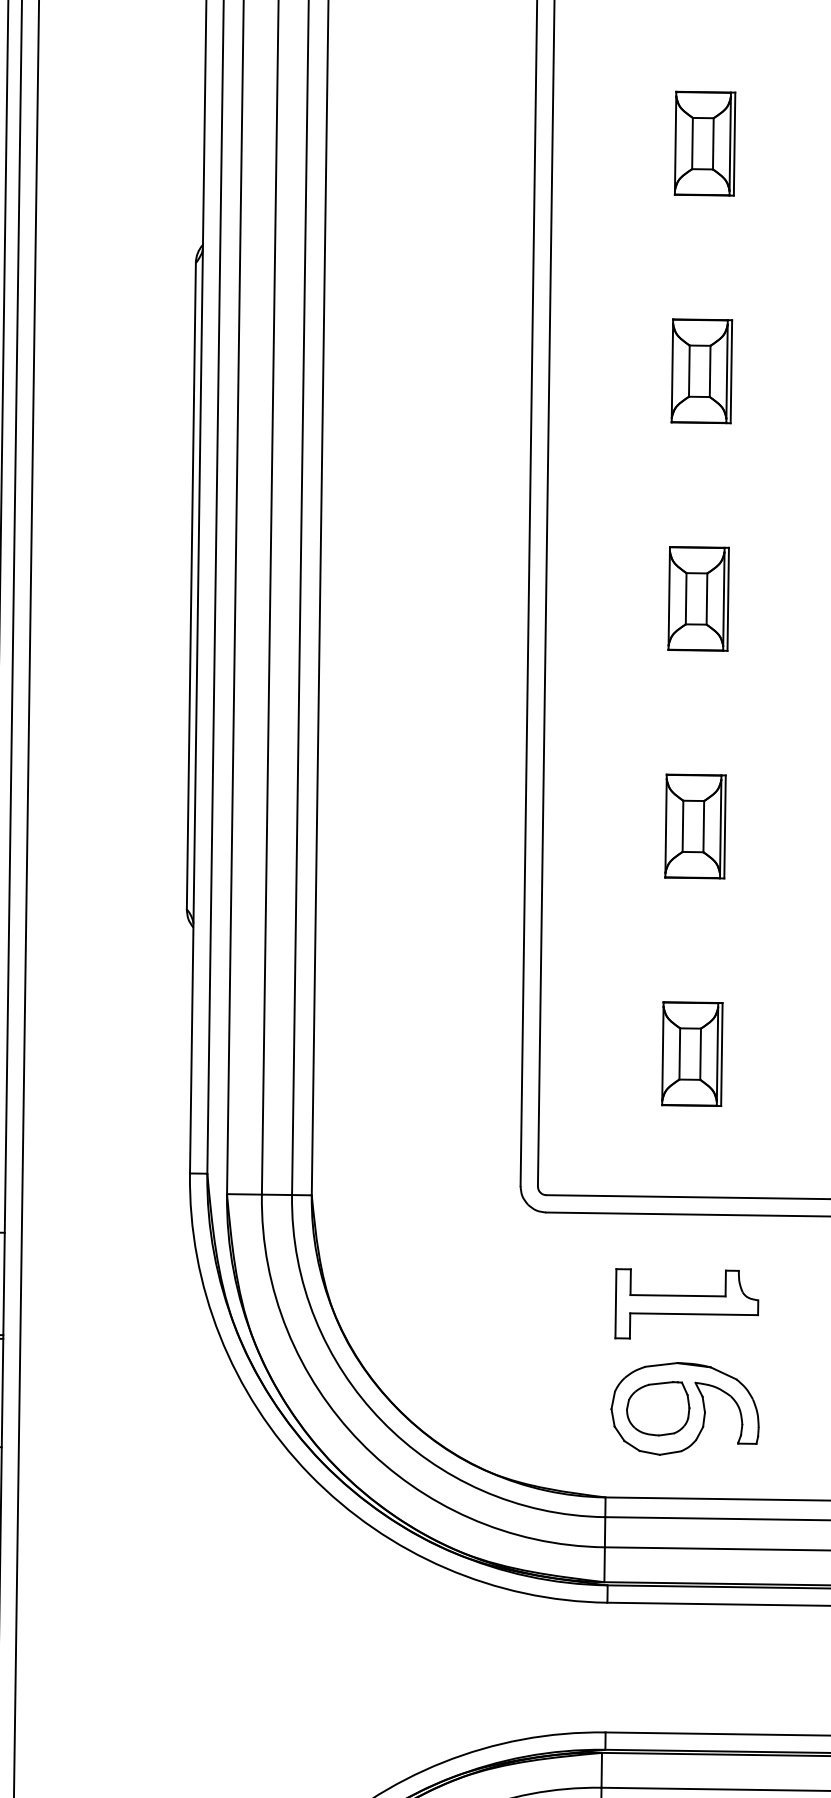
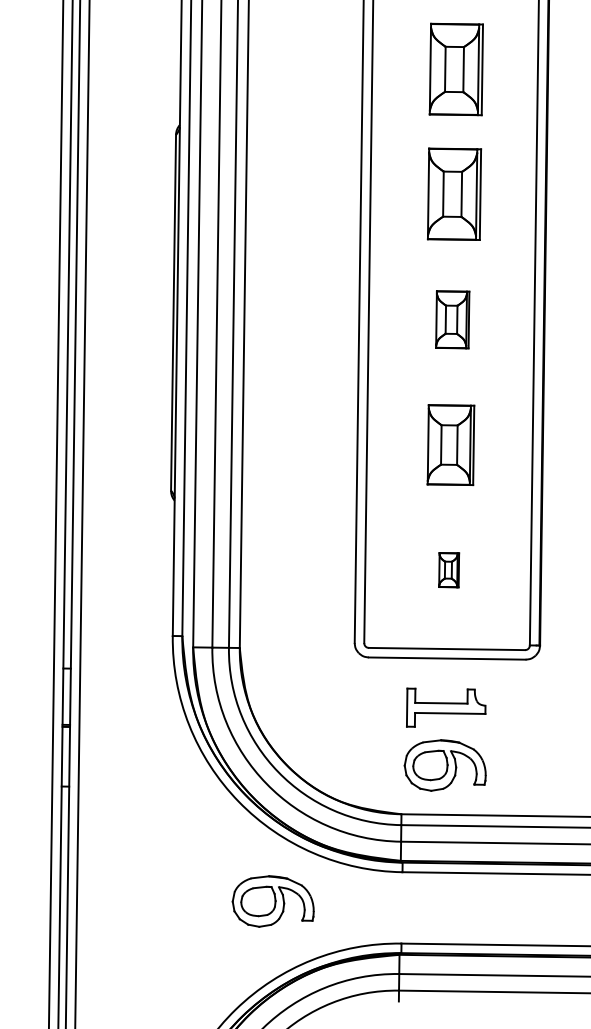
part: (703, 142) -> (455, 68), size x1.6
part: (701, 371) -> (454, 194), size x1.6
part: (694, 825) -> (450, 444), size x1.4
part: (691, 1052) -> (448, 569), size x0.6
part: (371, 1655) -> (272, 901), added

